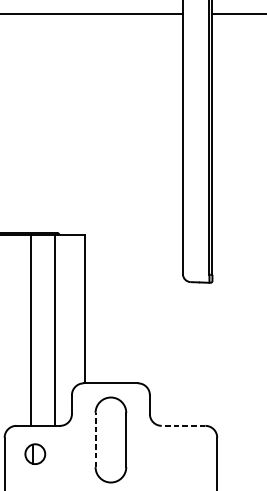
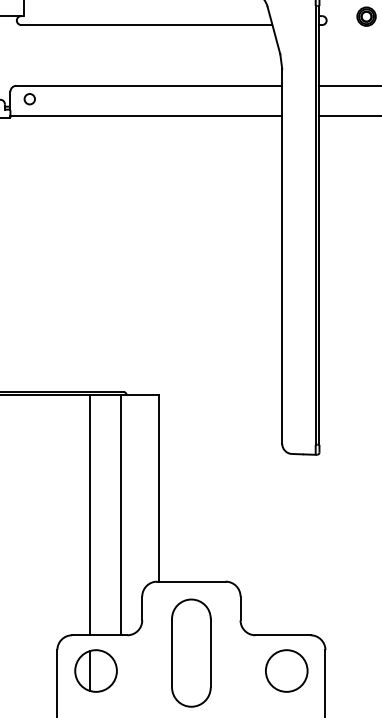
line: (183, 426) -> (283, 635), dashed -> solid
line: (95, 439) -> (172, 652), dashed -> solid
part: (34, 453) -> (95, 670), size x1.67
circle: (186, 453) -> (286, 670), added

